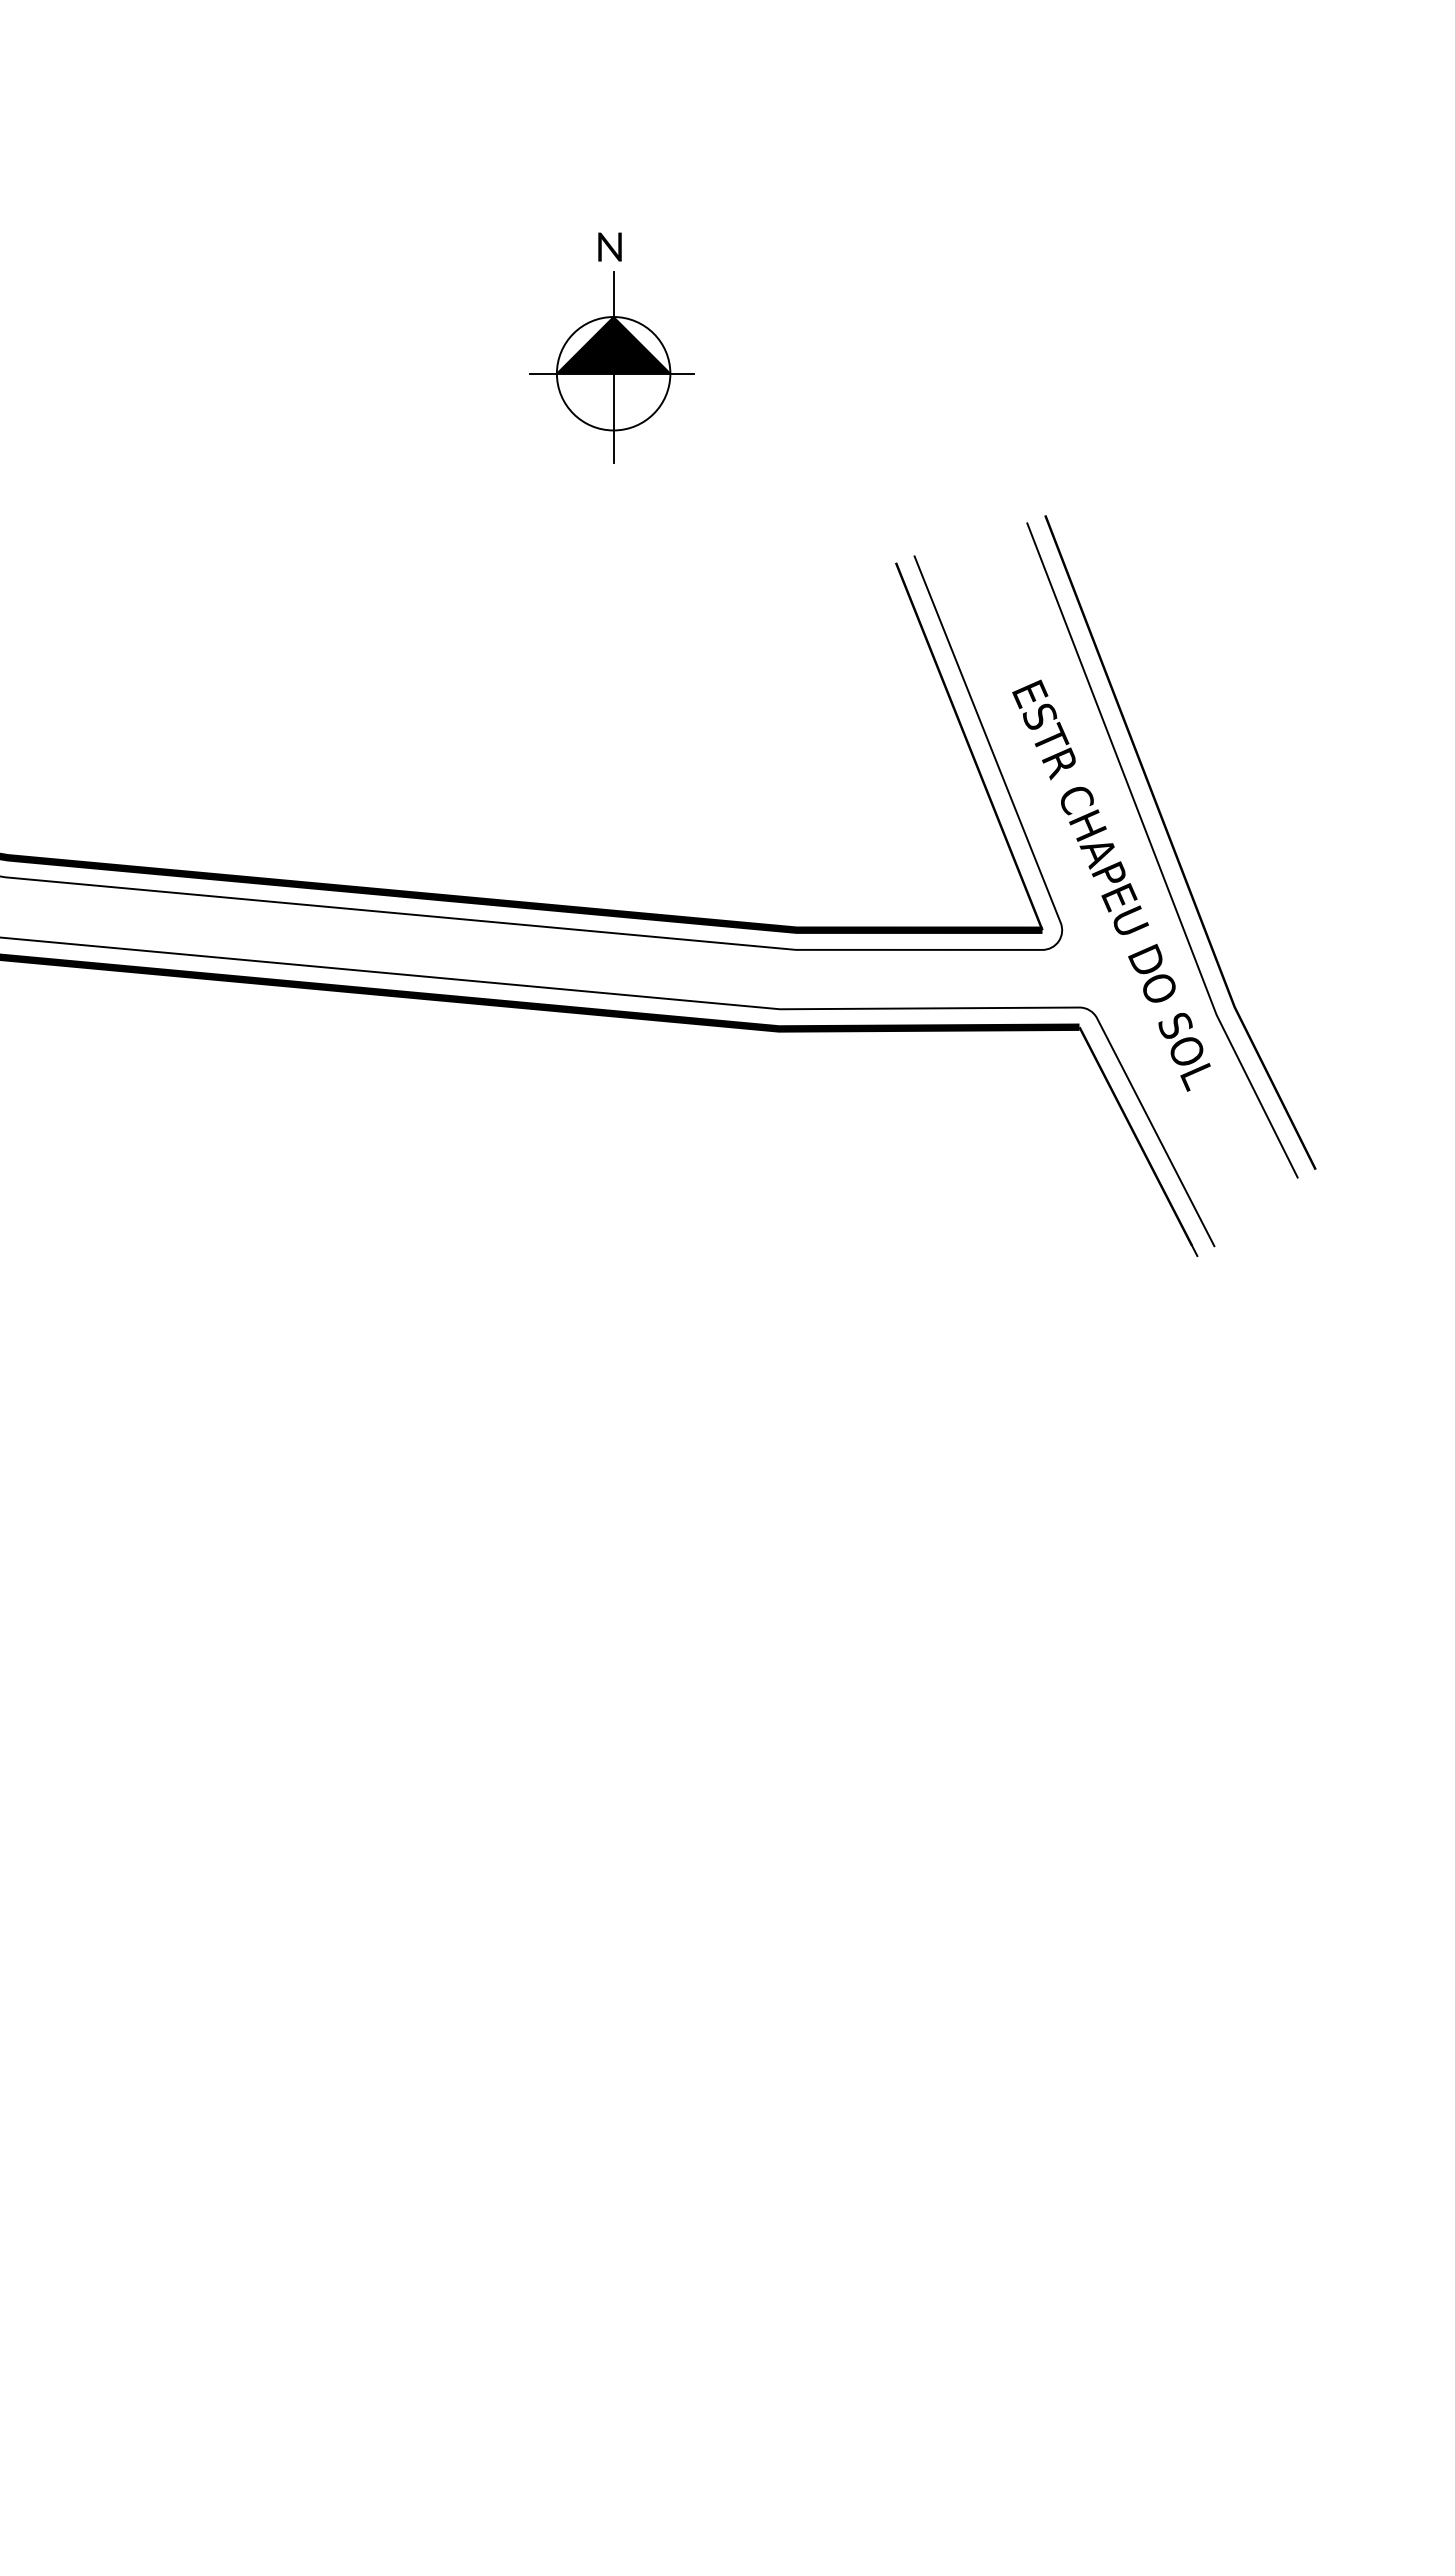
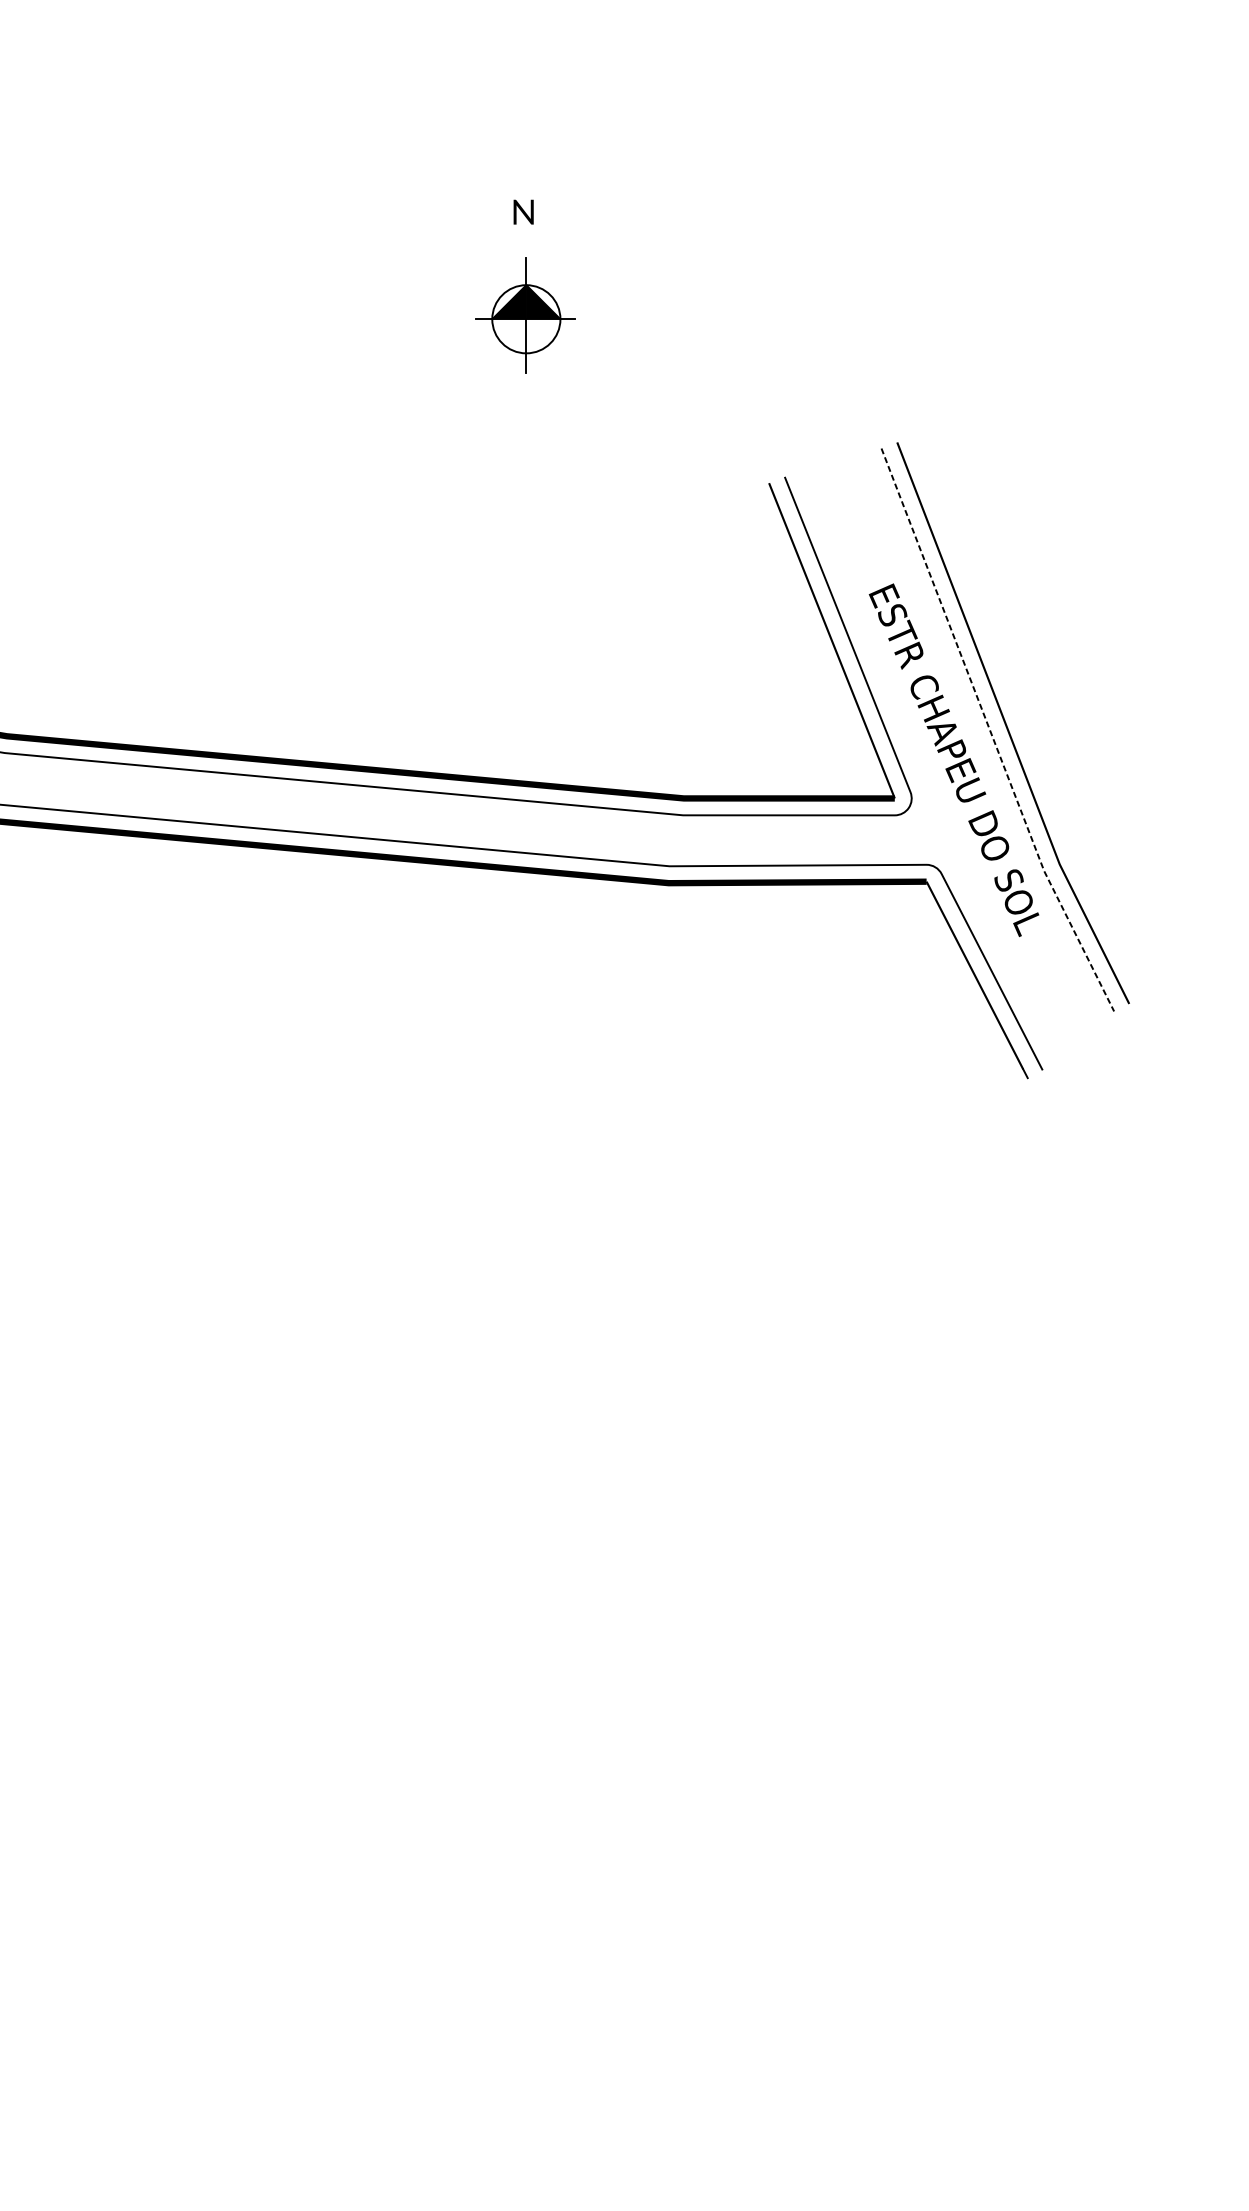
part: (611, 367) -> (524, 315), size x0.7
line: (1154, 854) -> (990, 733), solid -> dashed

